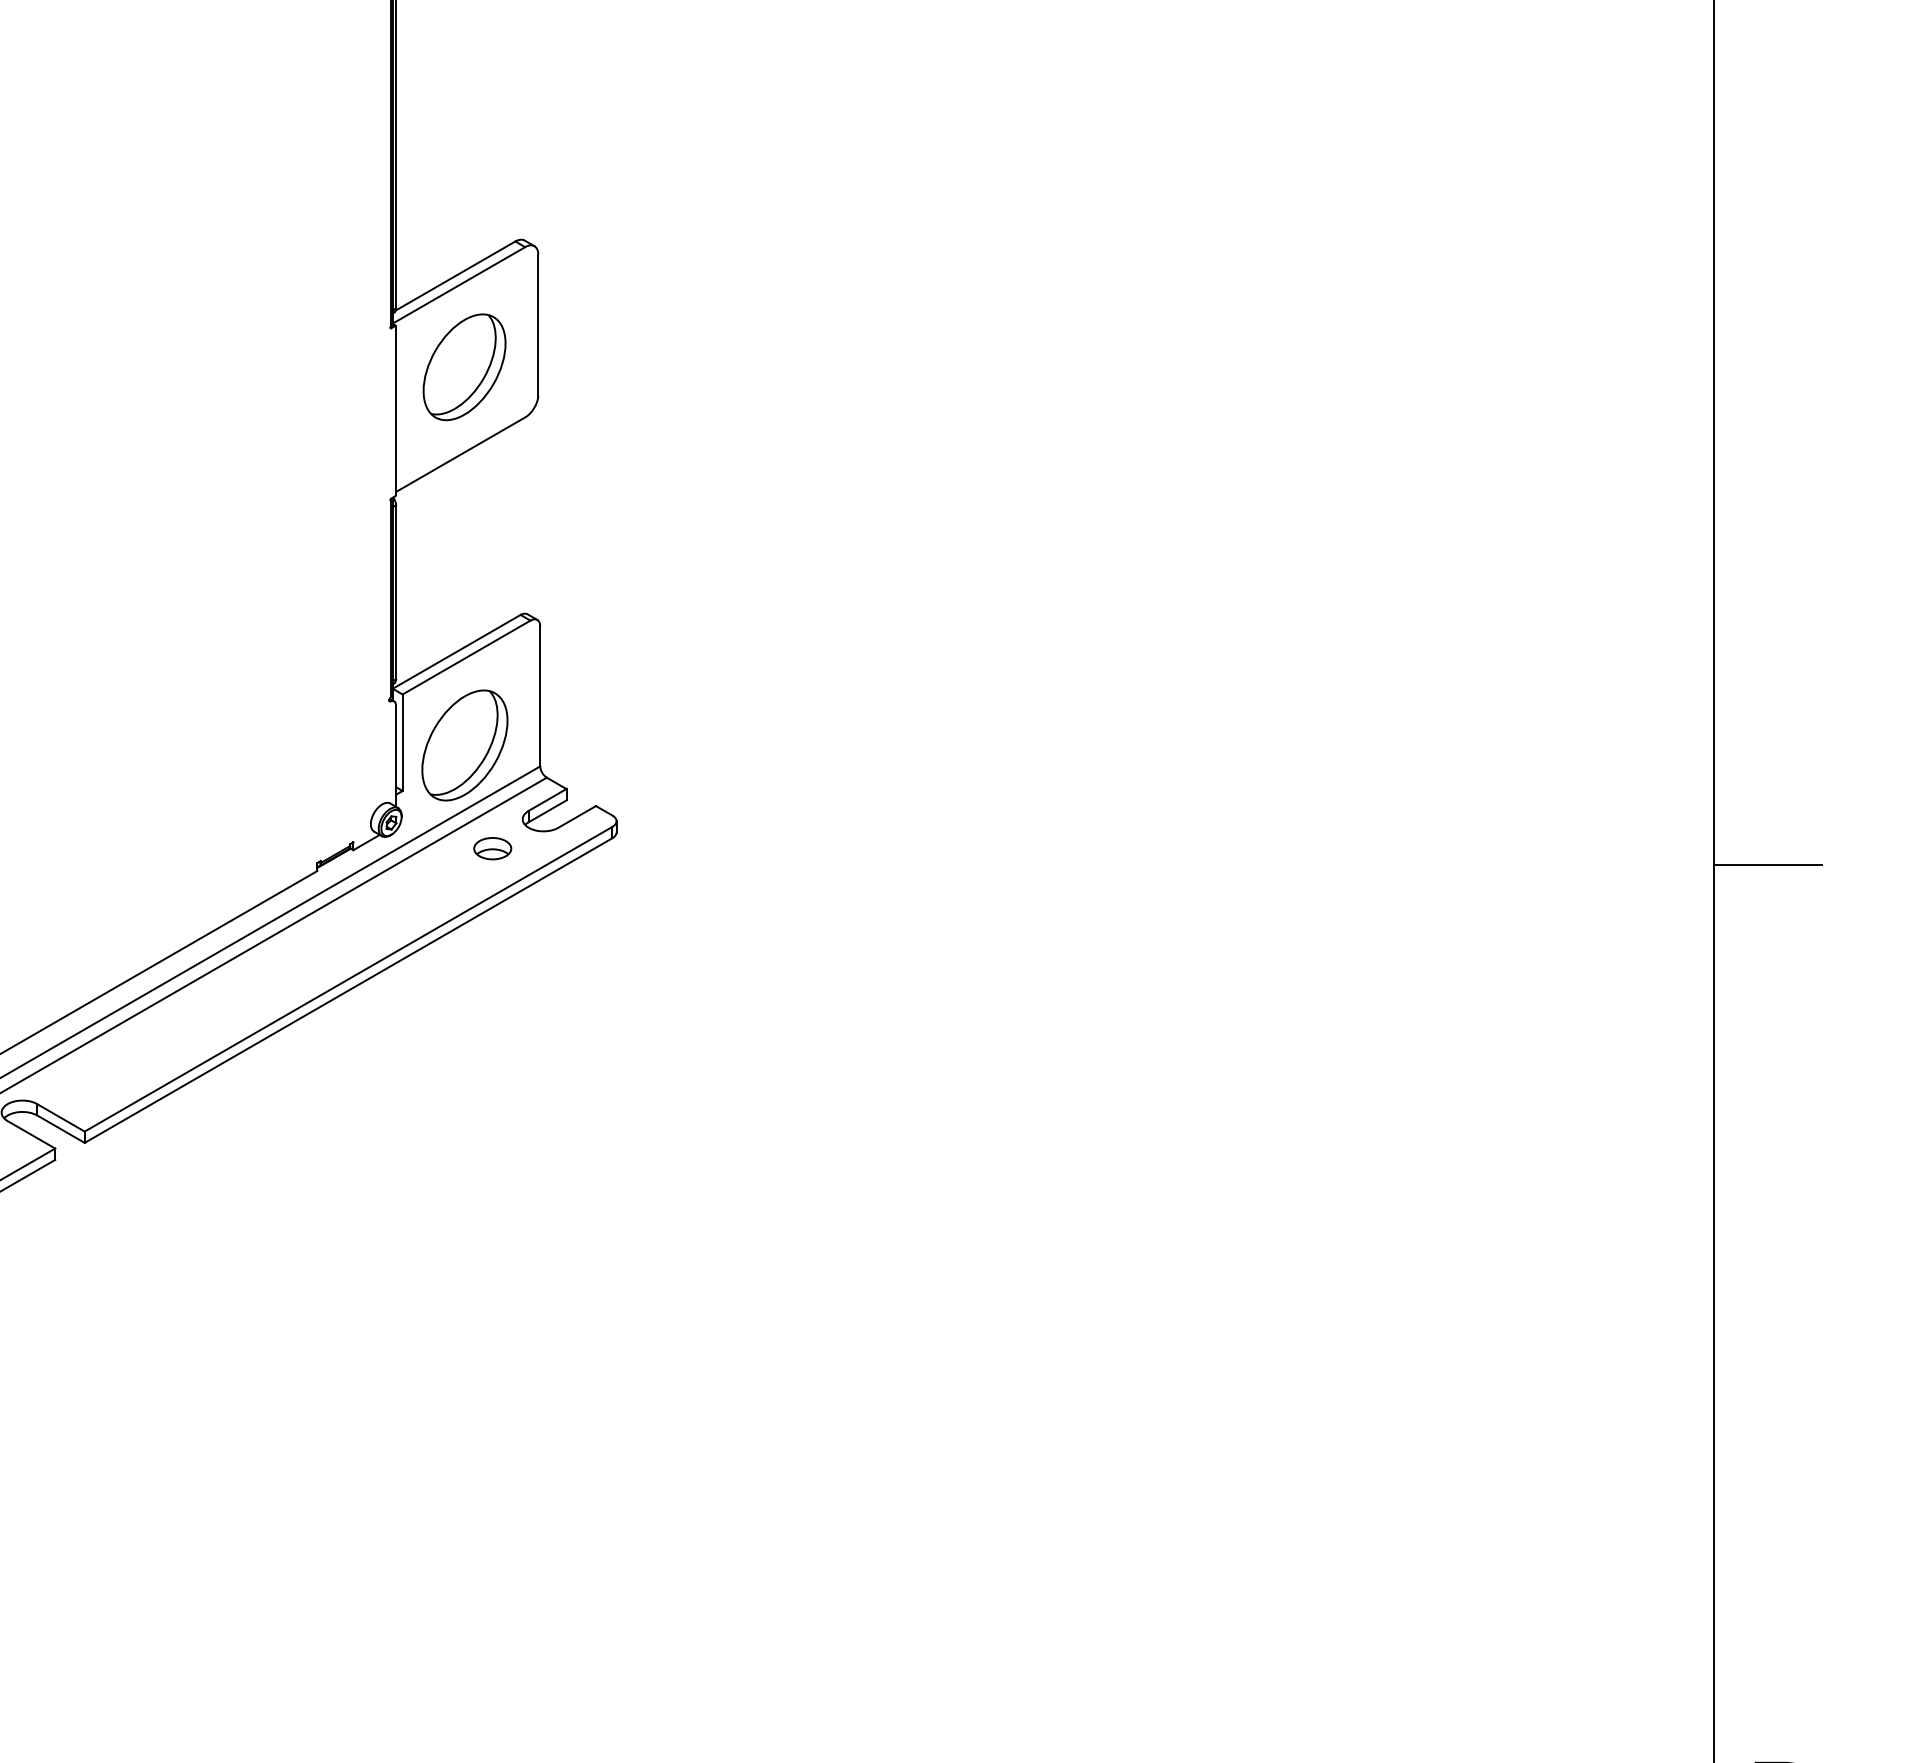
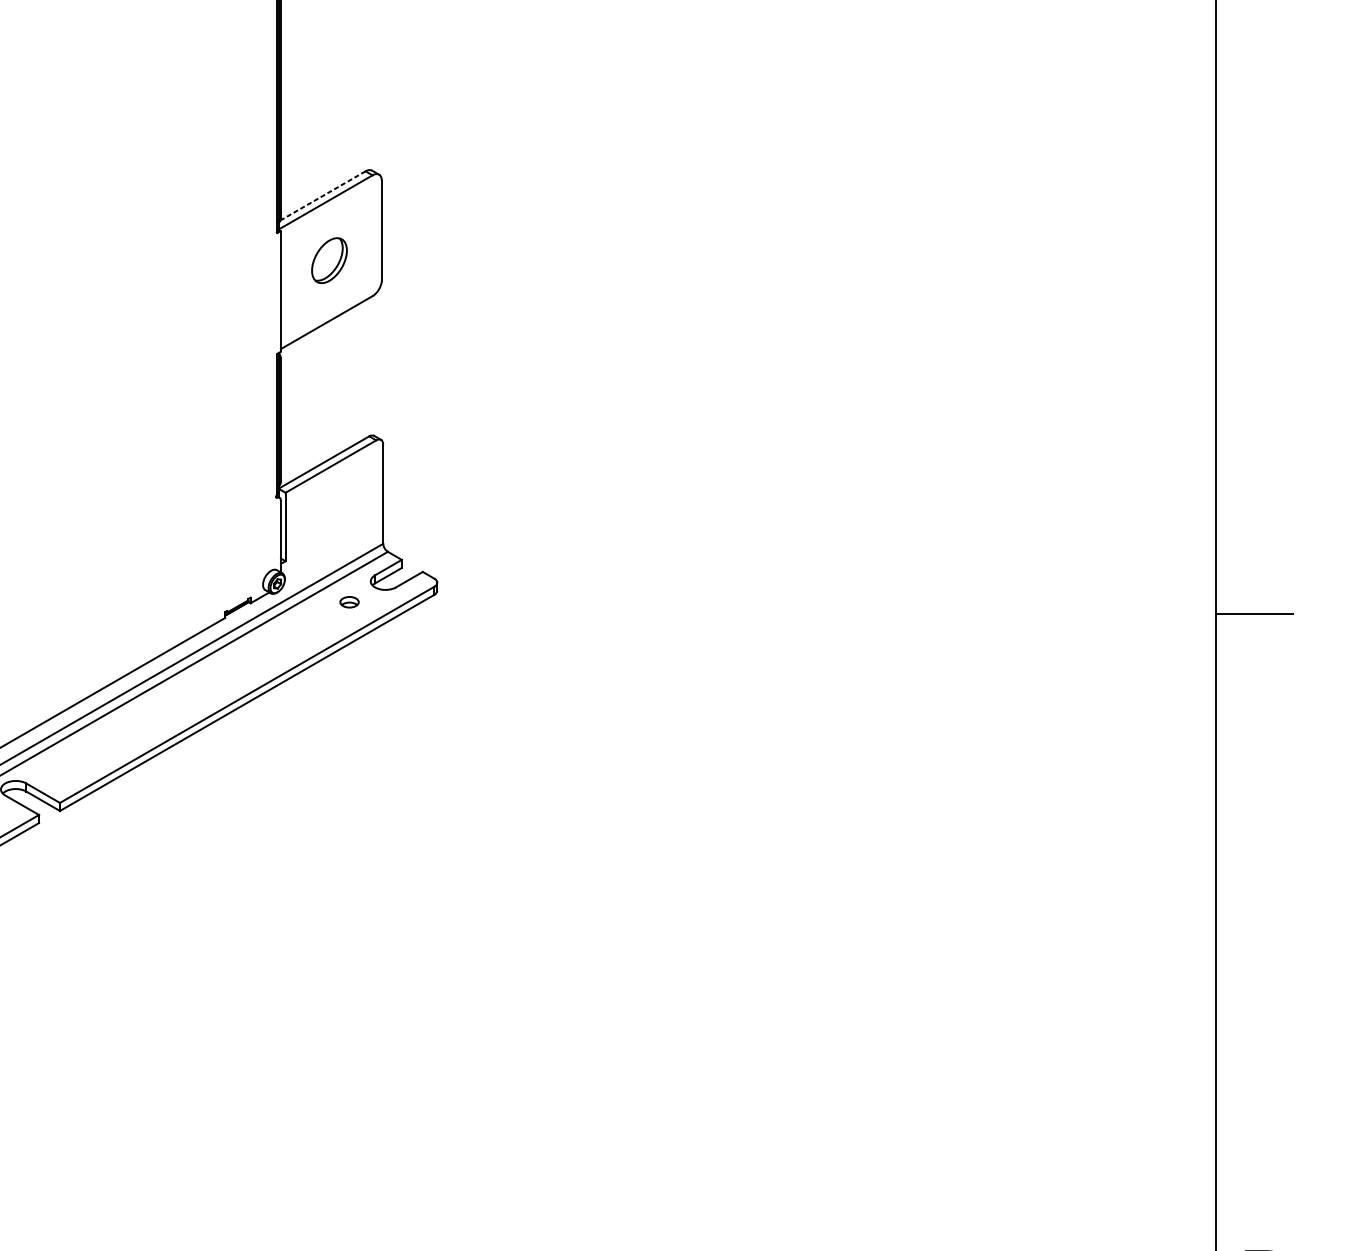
line: (455, 276) -> (323, 196), solid -> dashed
part: (464, 367) -> (329, 260), size x0.6
part: (464, 745) -> (329, 528), removed
part: (492, 848) -> (349, 602), size x0.7

